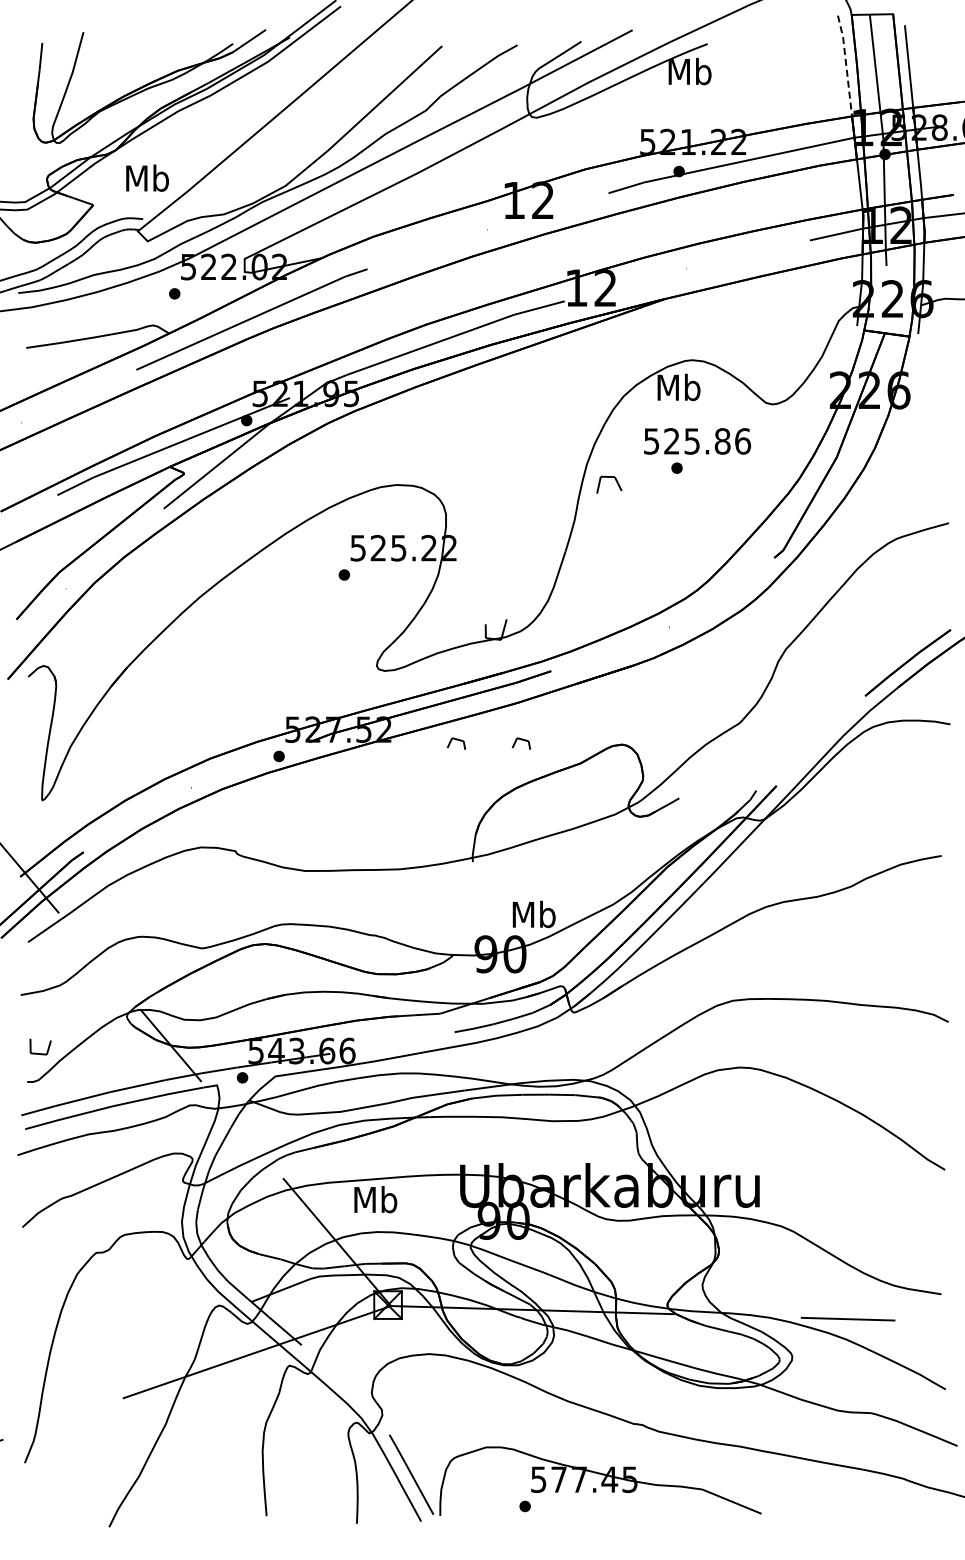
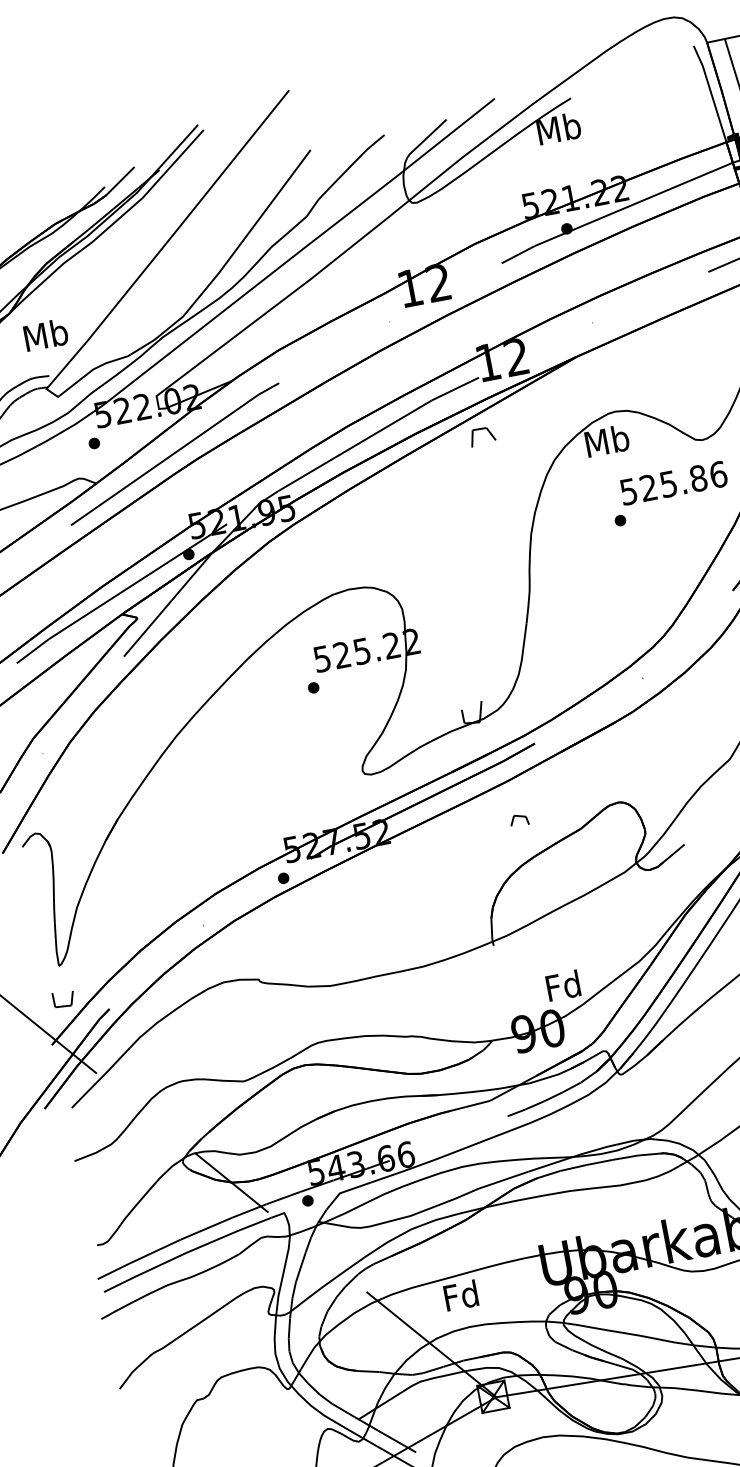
line: (846, 64) -> (711, 92), dashed -> solid
text: (697, 441) -> (673, 483), moved
line: (609, 477) -> (481, 429), moved
line: (456, 740) -> (454, 829), removed
text: (533, 914) -> (563, 985), Mb -> Fd
line: (40, 1053) -> (64, 1005), moved
text: (375, 1199) -> (461, 1295), Mb -> Fd

